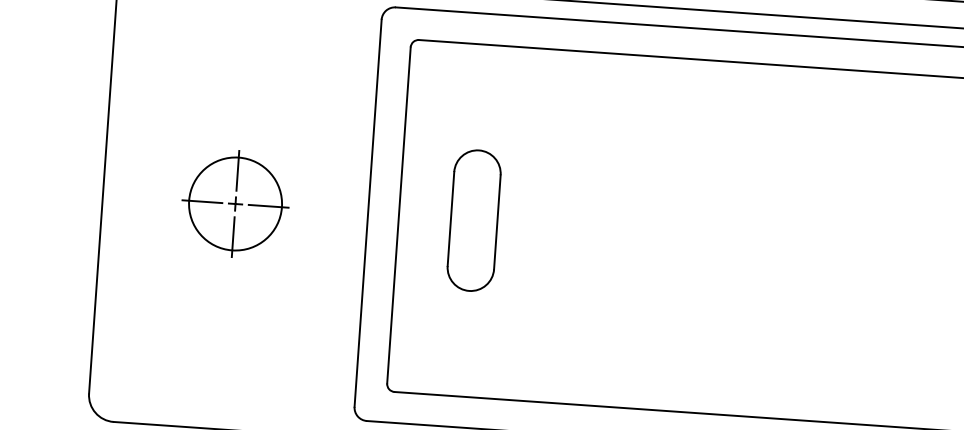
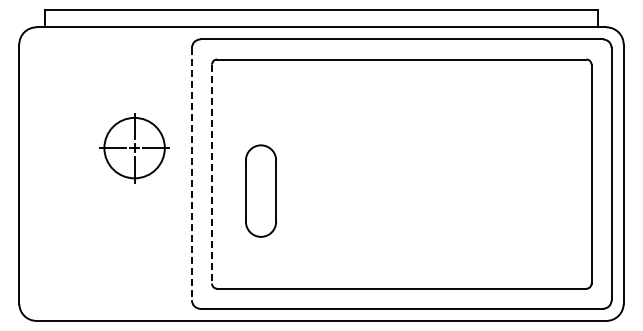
part: (235, 204) -> (134, 148), moved
line: (367, 213) -> (191, 174), solid -> dashed
line: (399, 216) -> (212, 174), solid -> dashed
part: (473, 219) -> (260, 190), moved

